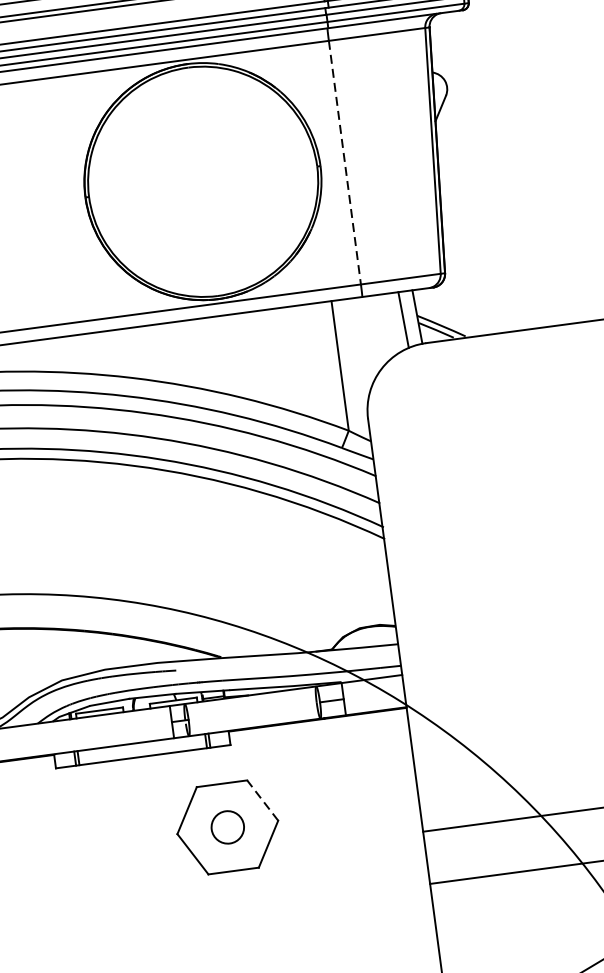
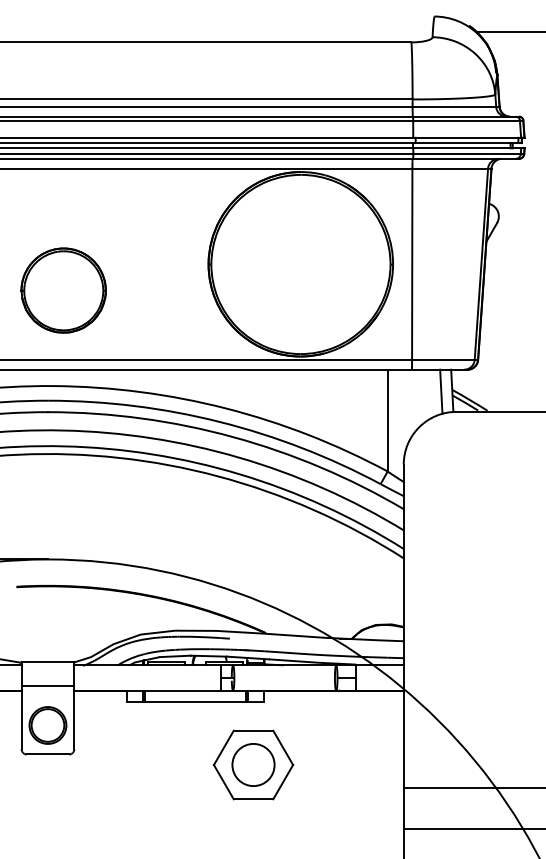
line: (345, 162) -> (412, 264), dashed -> solid
line: (263, 800) -> (283, 747), dashed -> solid
circle: (227, 826) -> (253, 764), size x1.67

